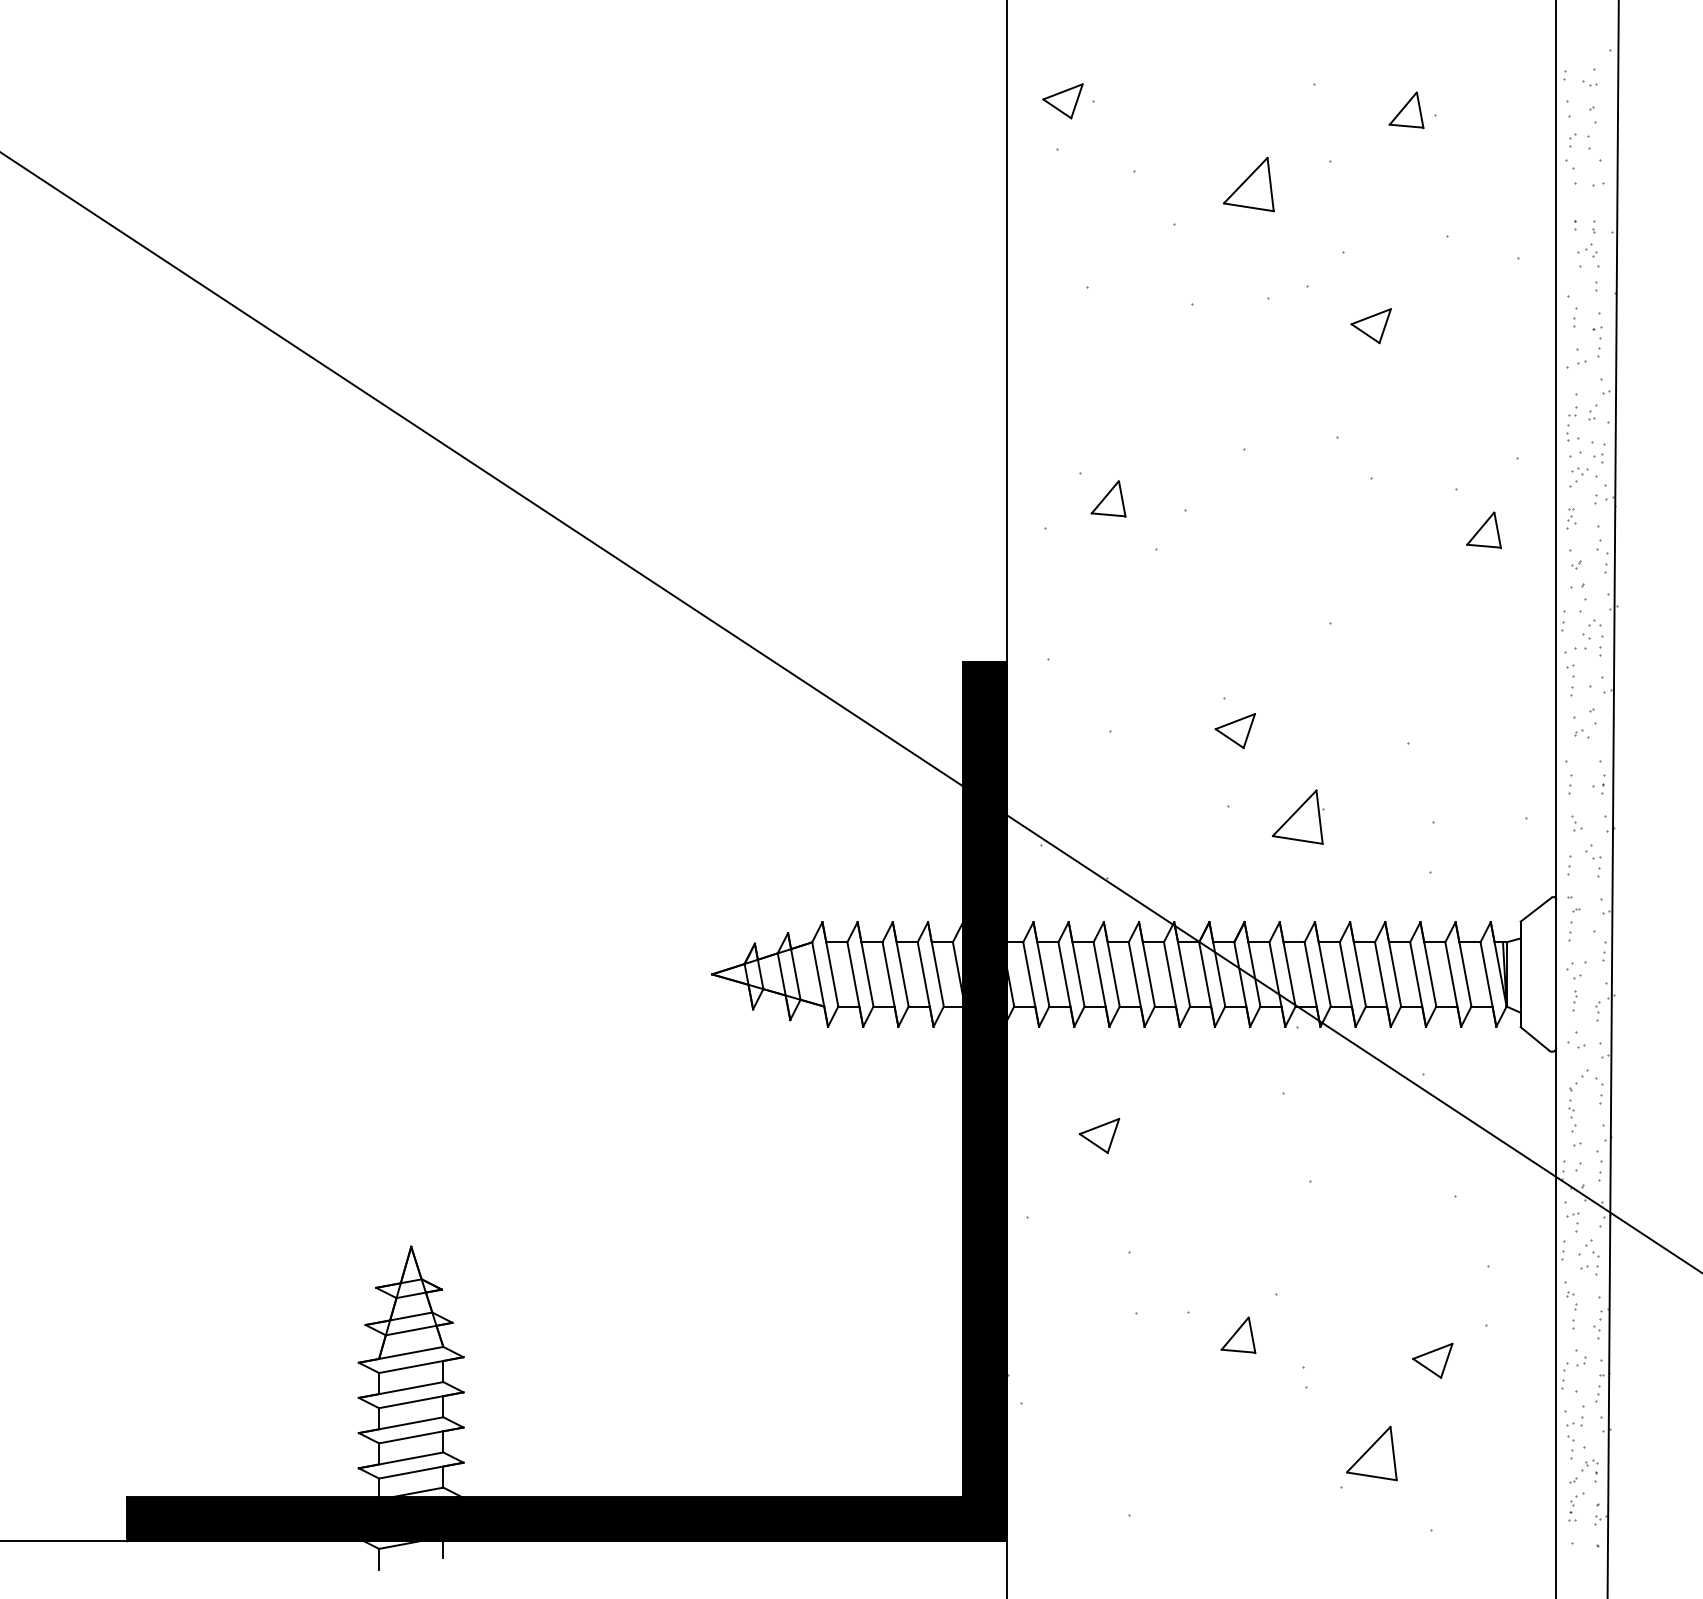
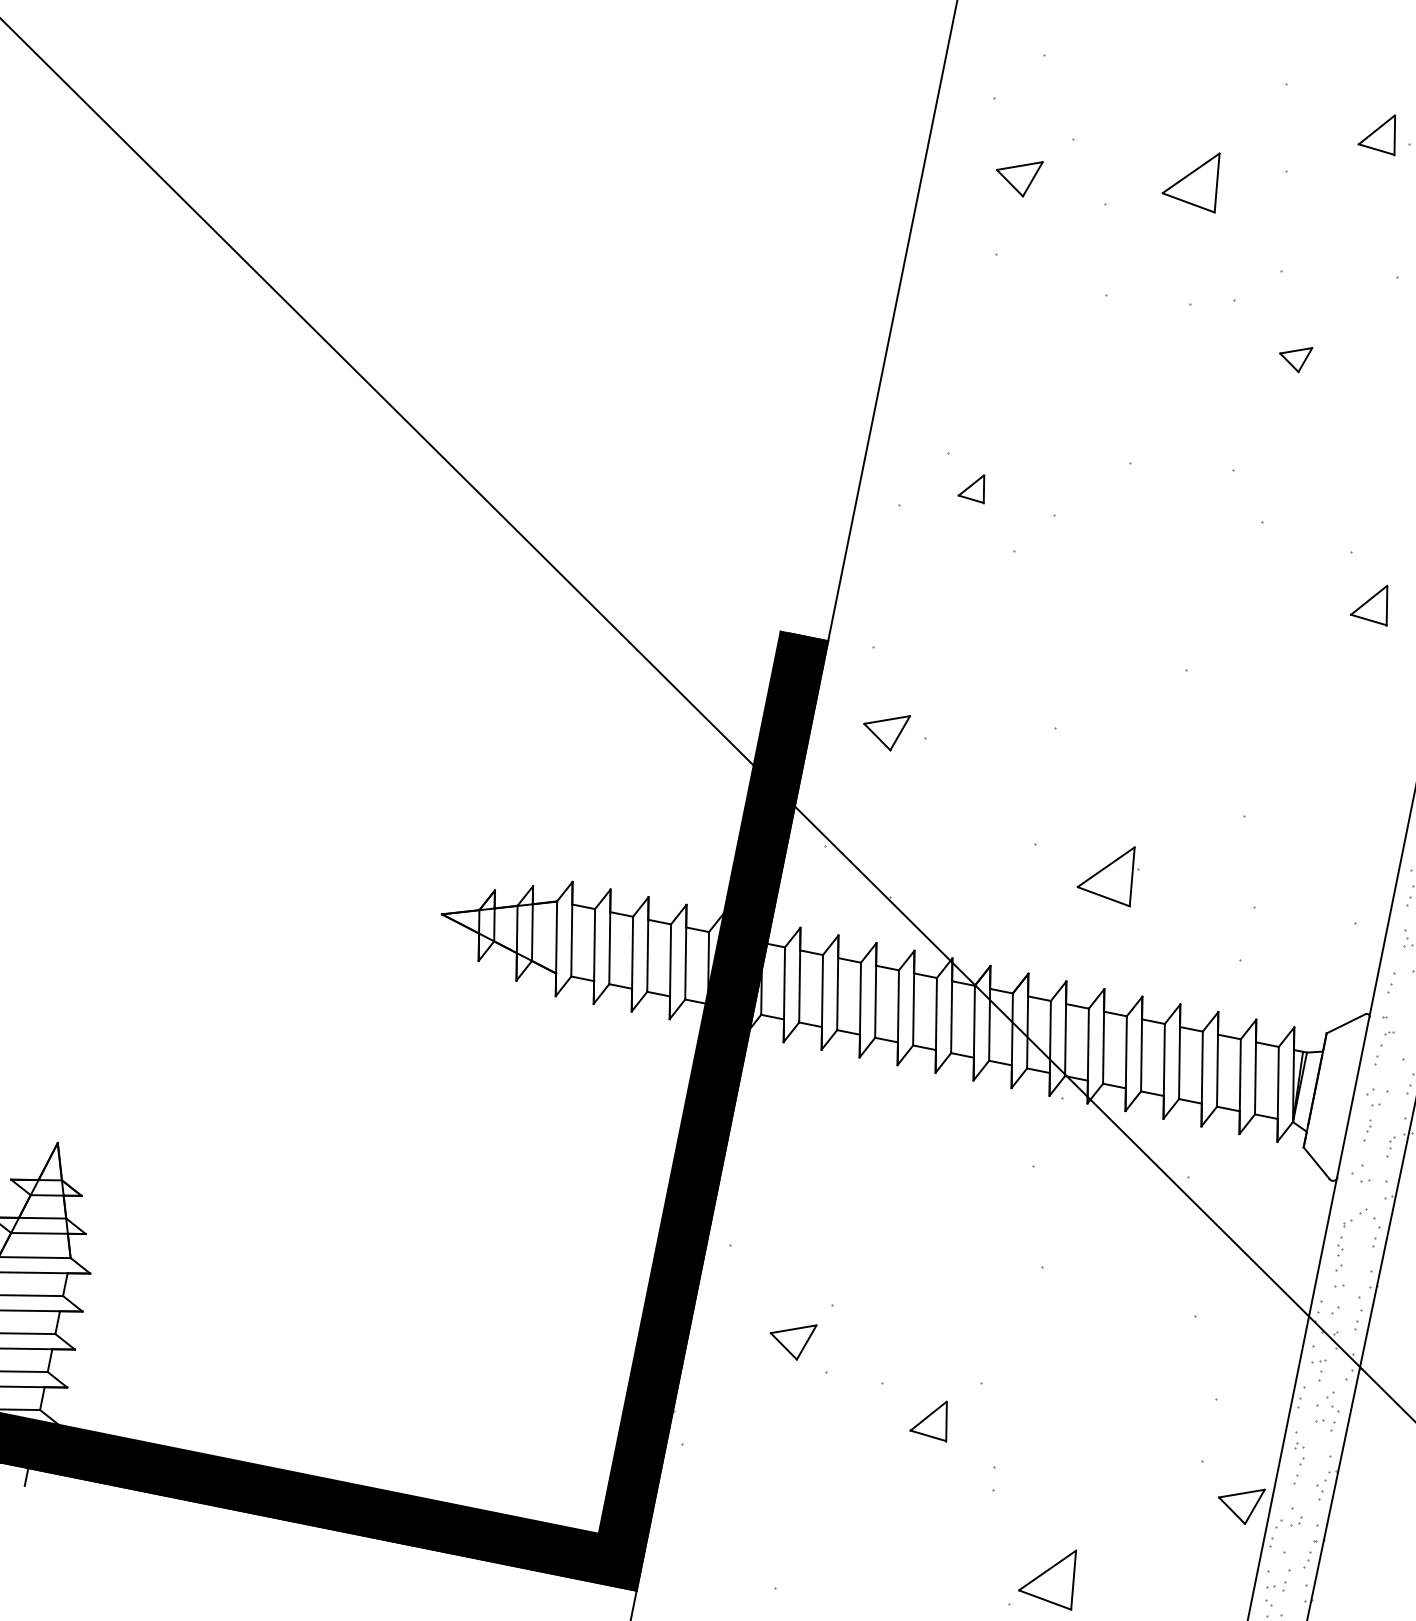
part: (1062, 101) -> (1017, 176), moved
part: (1370, 326) -> (1294, 358), size x0.7
part: (1108, 498) -> (973, 486), size x0.7
part: (1234, 730) -> (884, 729), moved
part: (1099, 1135) -> (791, 1338), moved
part: (1432, 1360) -> (1239, 1503), moved

